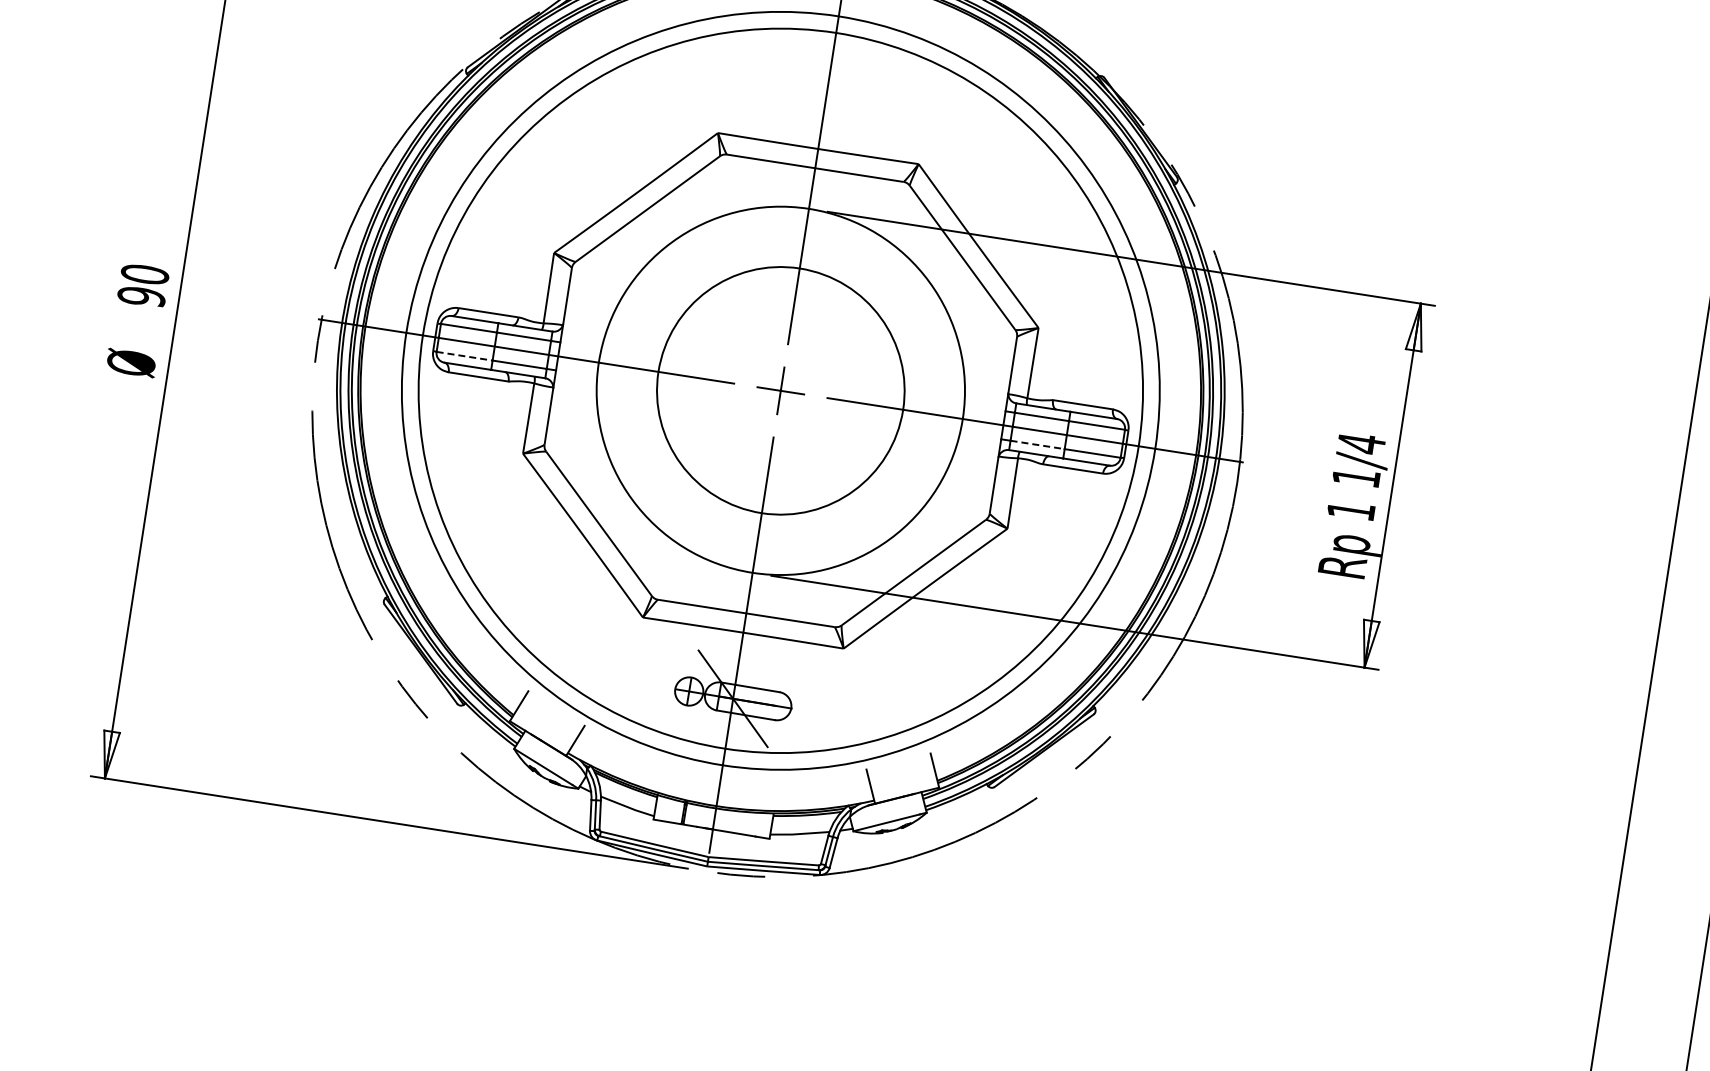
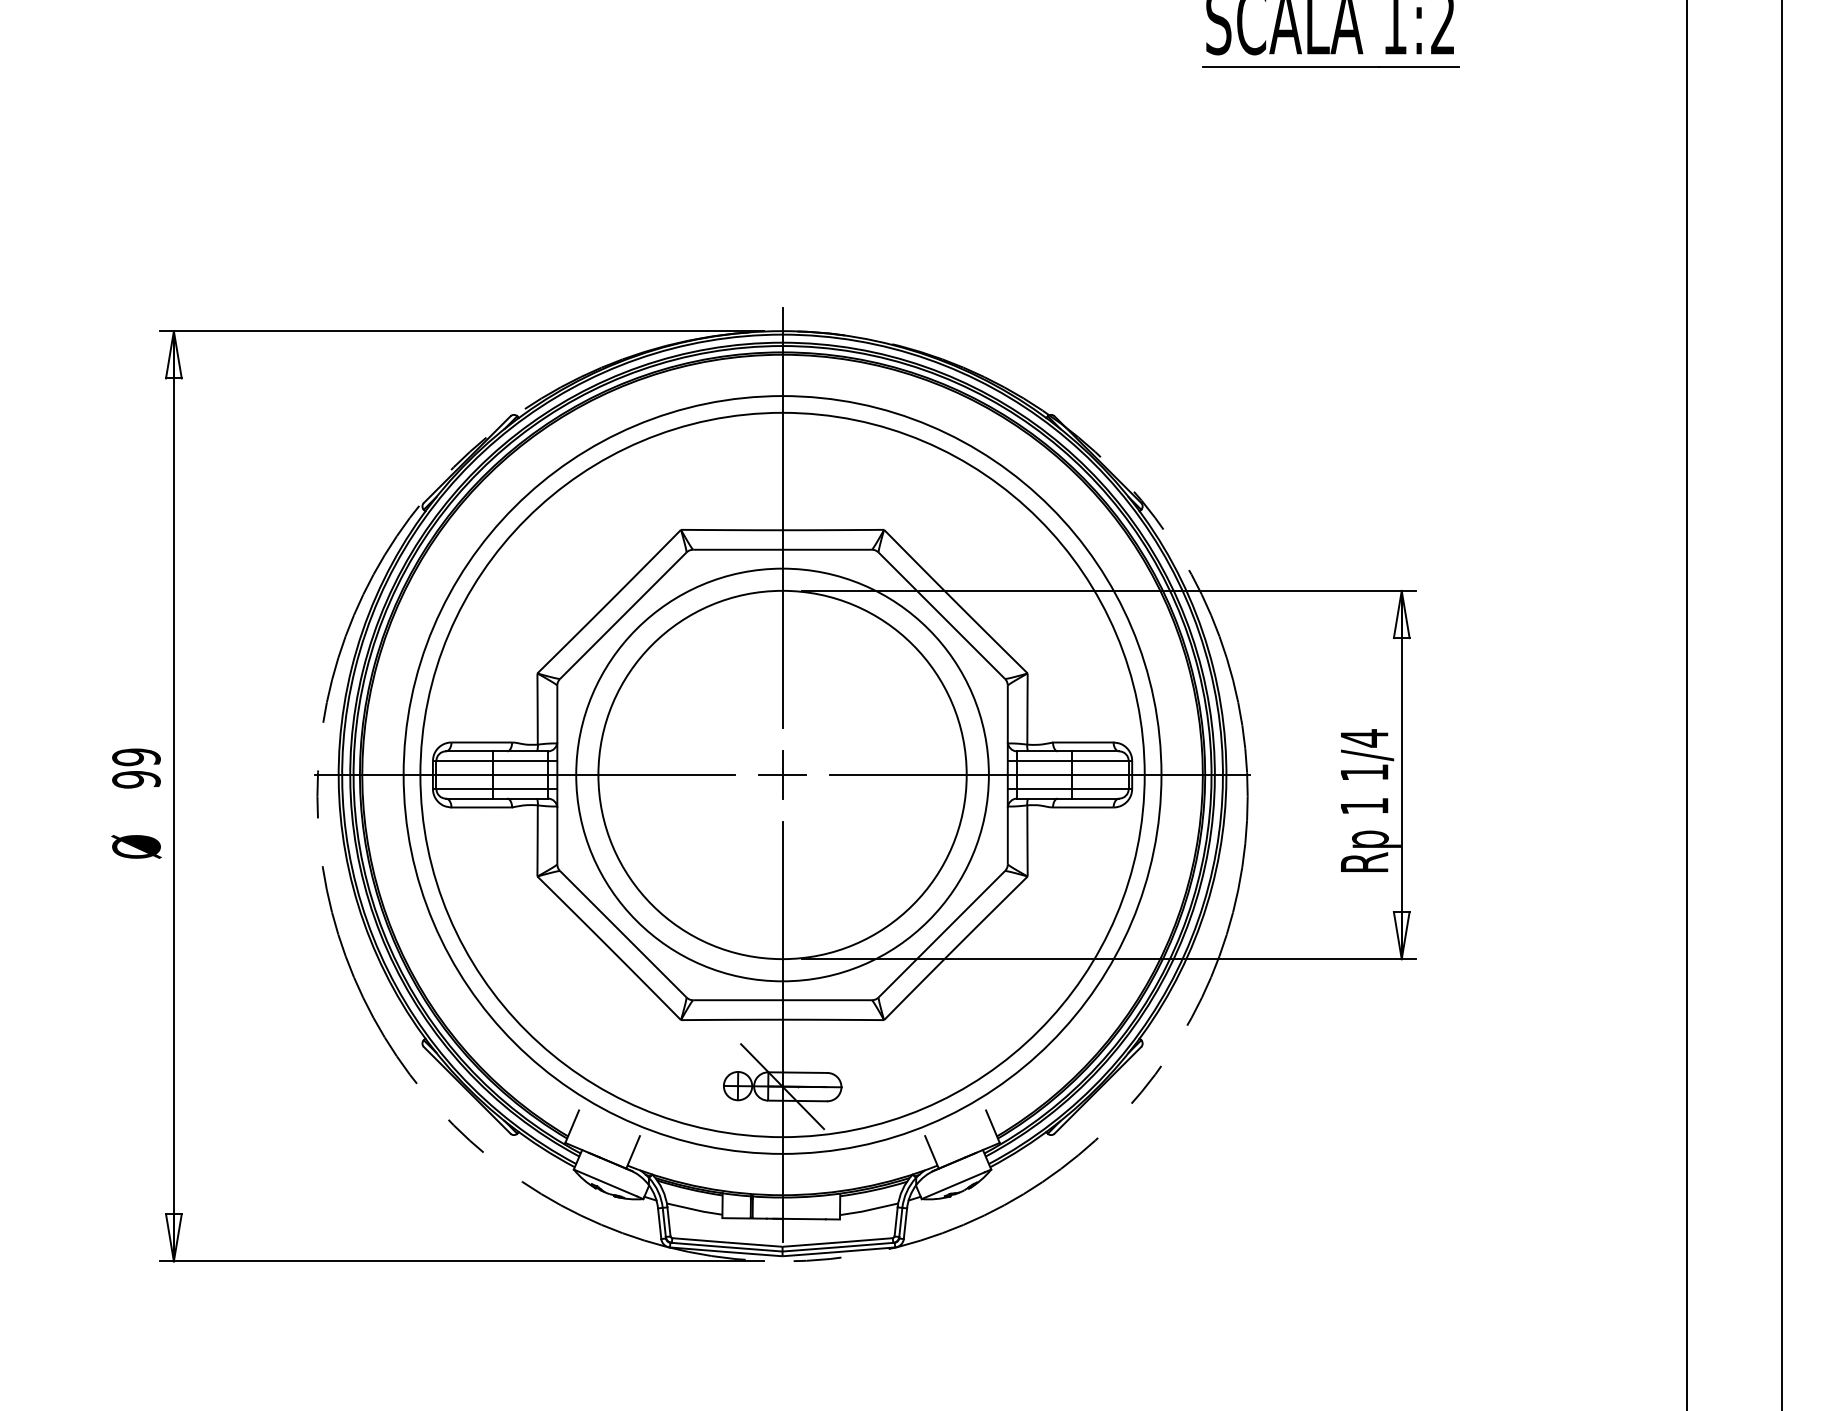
text: (145, 274) -> (136, 757), 90 -> 99
line: (465, 356) -> (465, 789), dashed -> solid
circle: (780, 390) -> (782, 774), size x1.67
line: (1038, 445) -> (1045, 789), dashed -> solid

